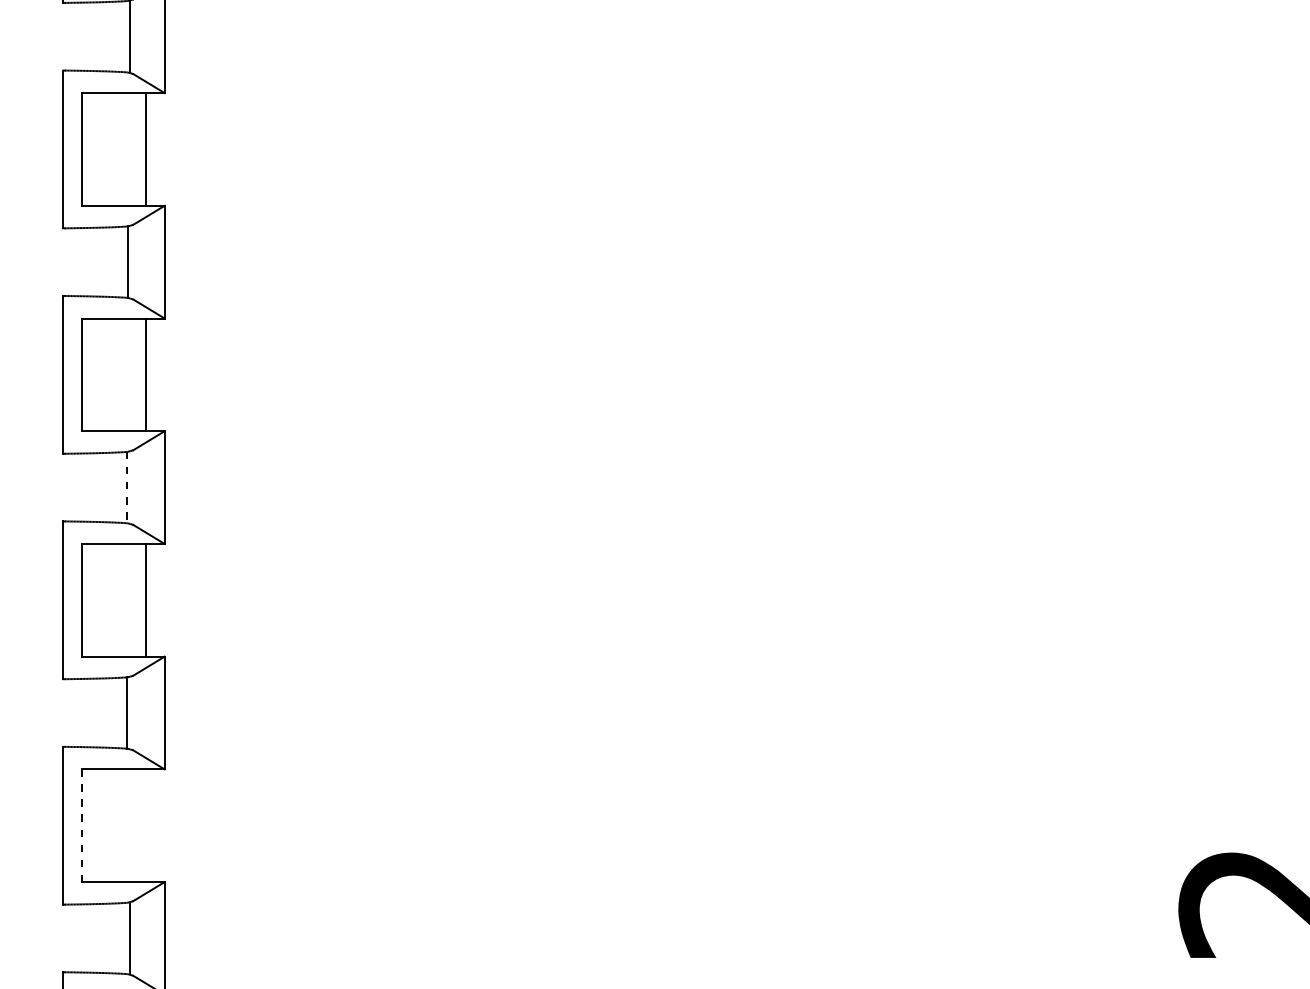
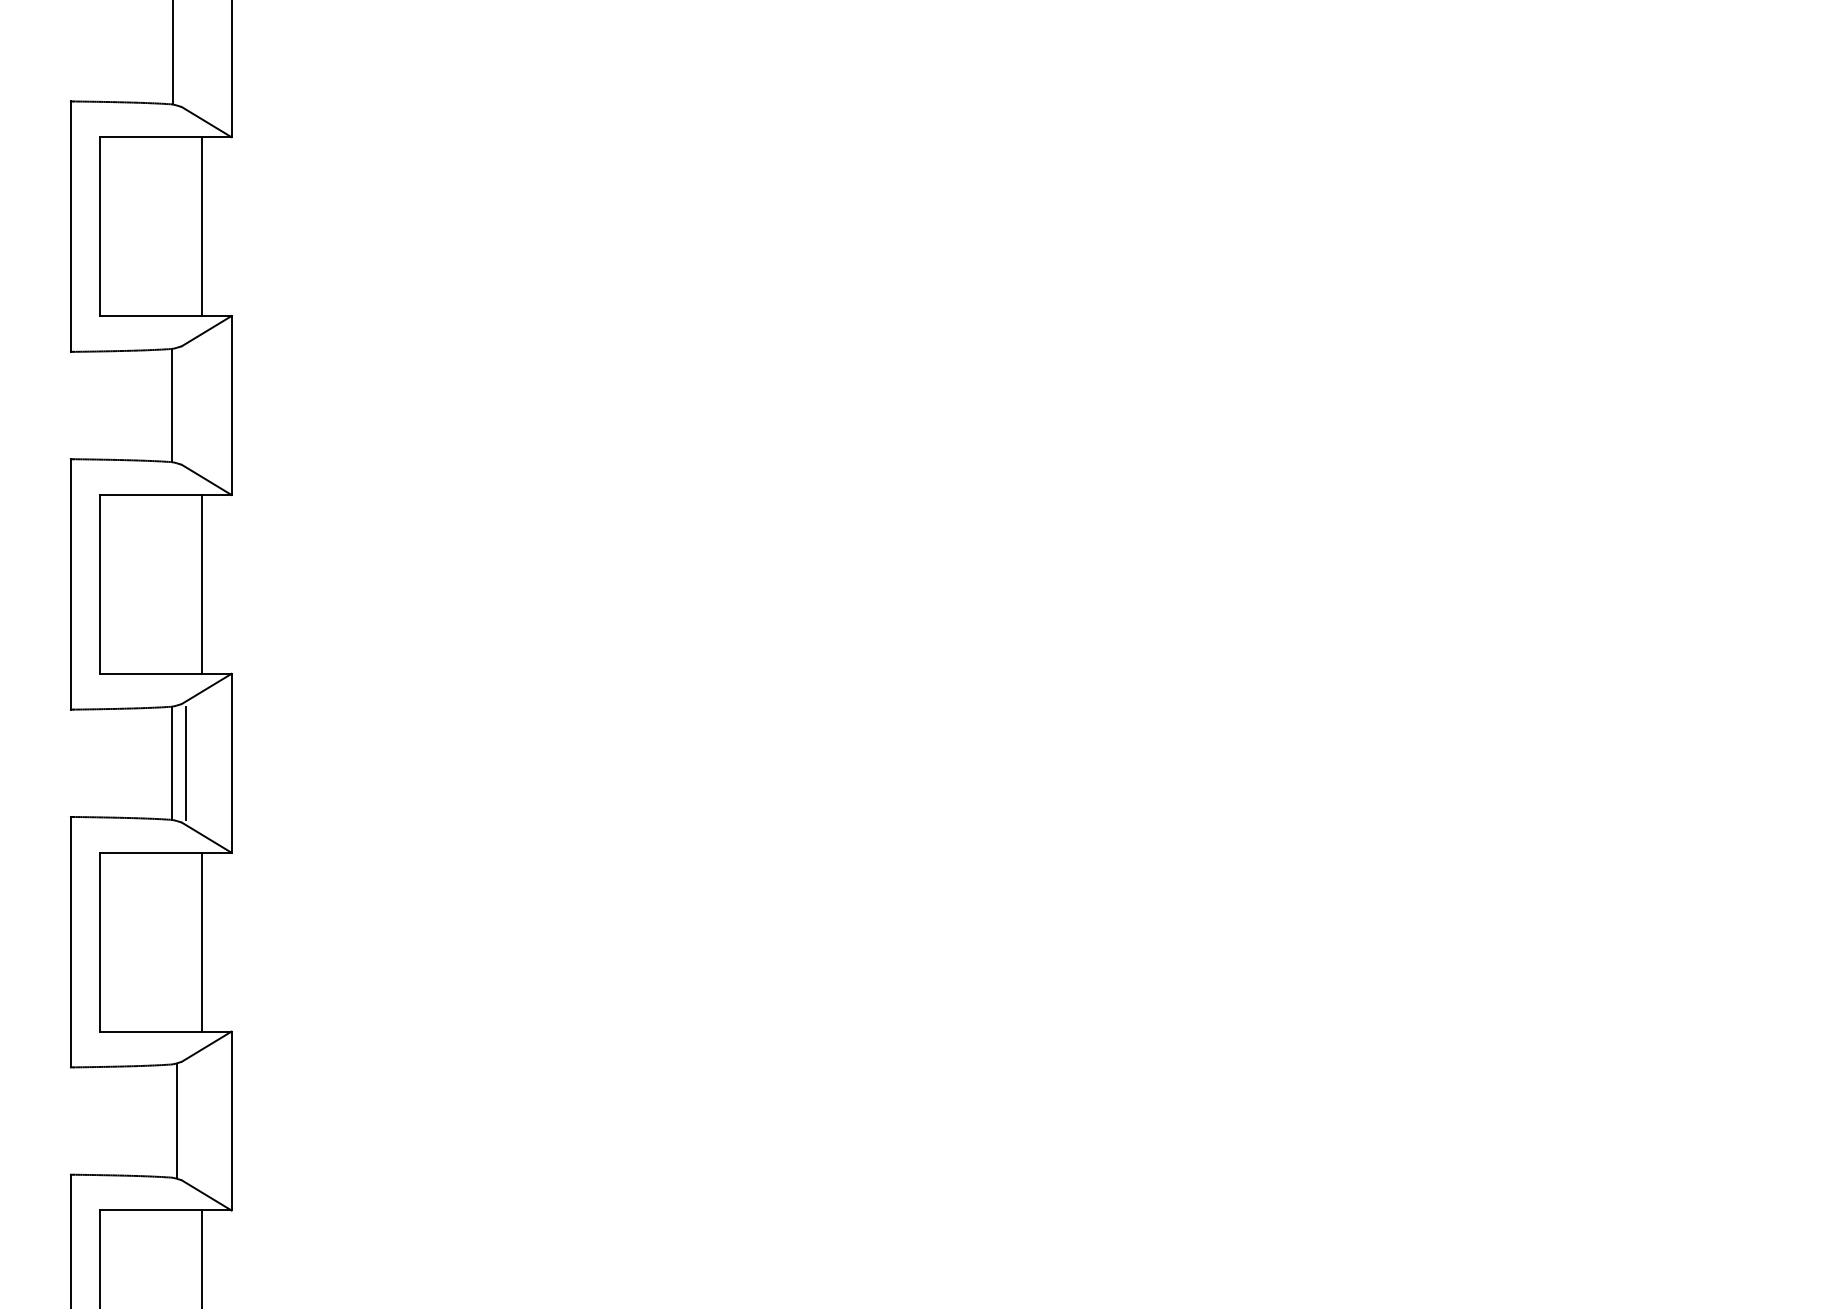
line: (127, 487) -> (172, 405), dashed -> solid
line: (135, 712) -> (185, 762), added
line: (145, 825) -> (201, 941), added
line: (82, 826) -> (101, 943), dashed -> solid

